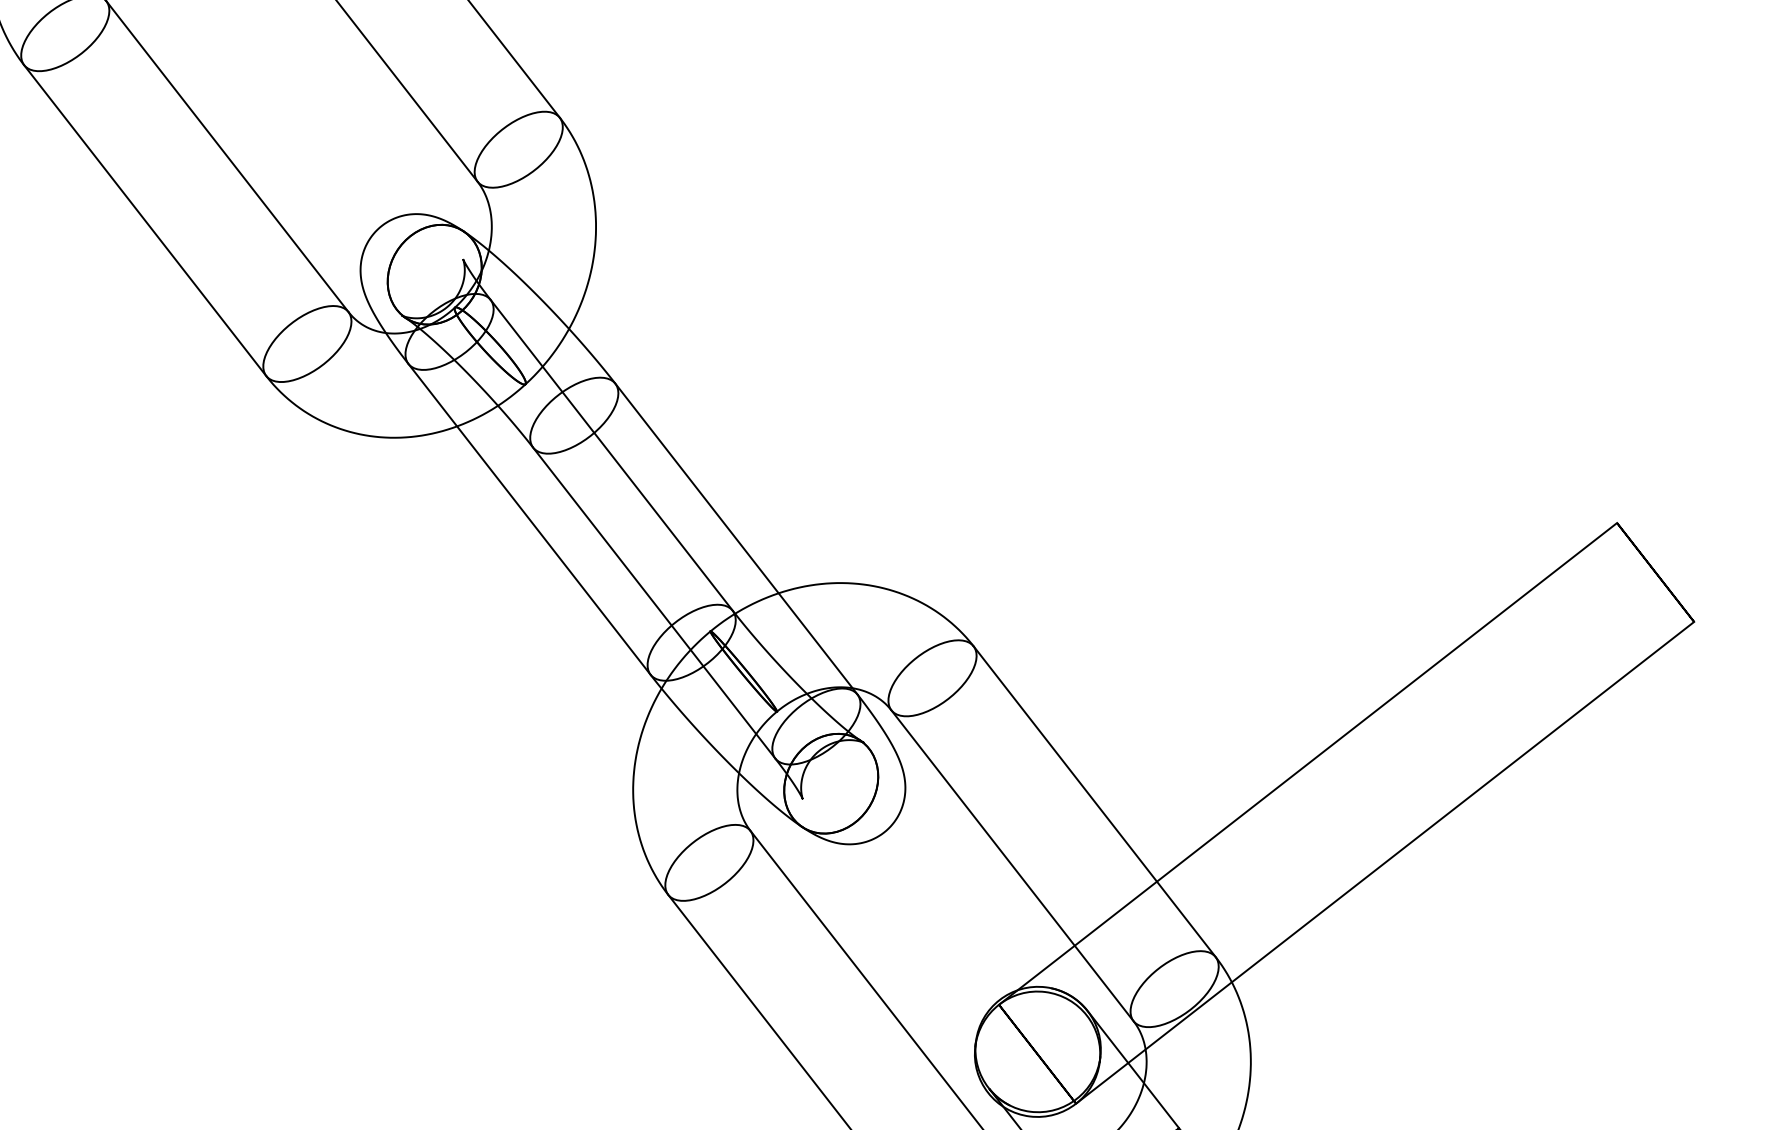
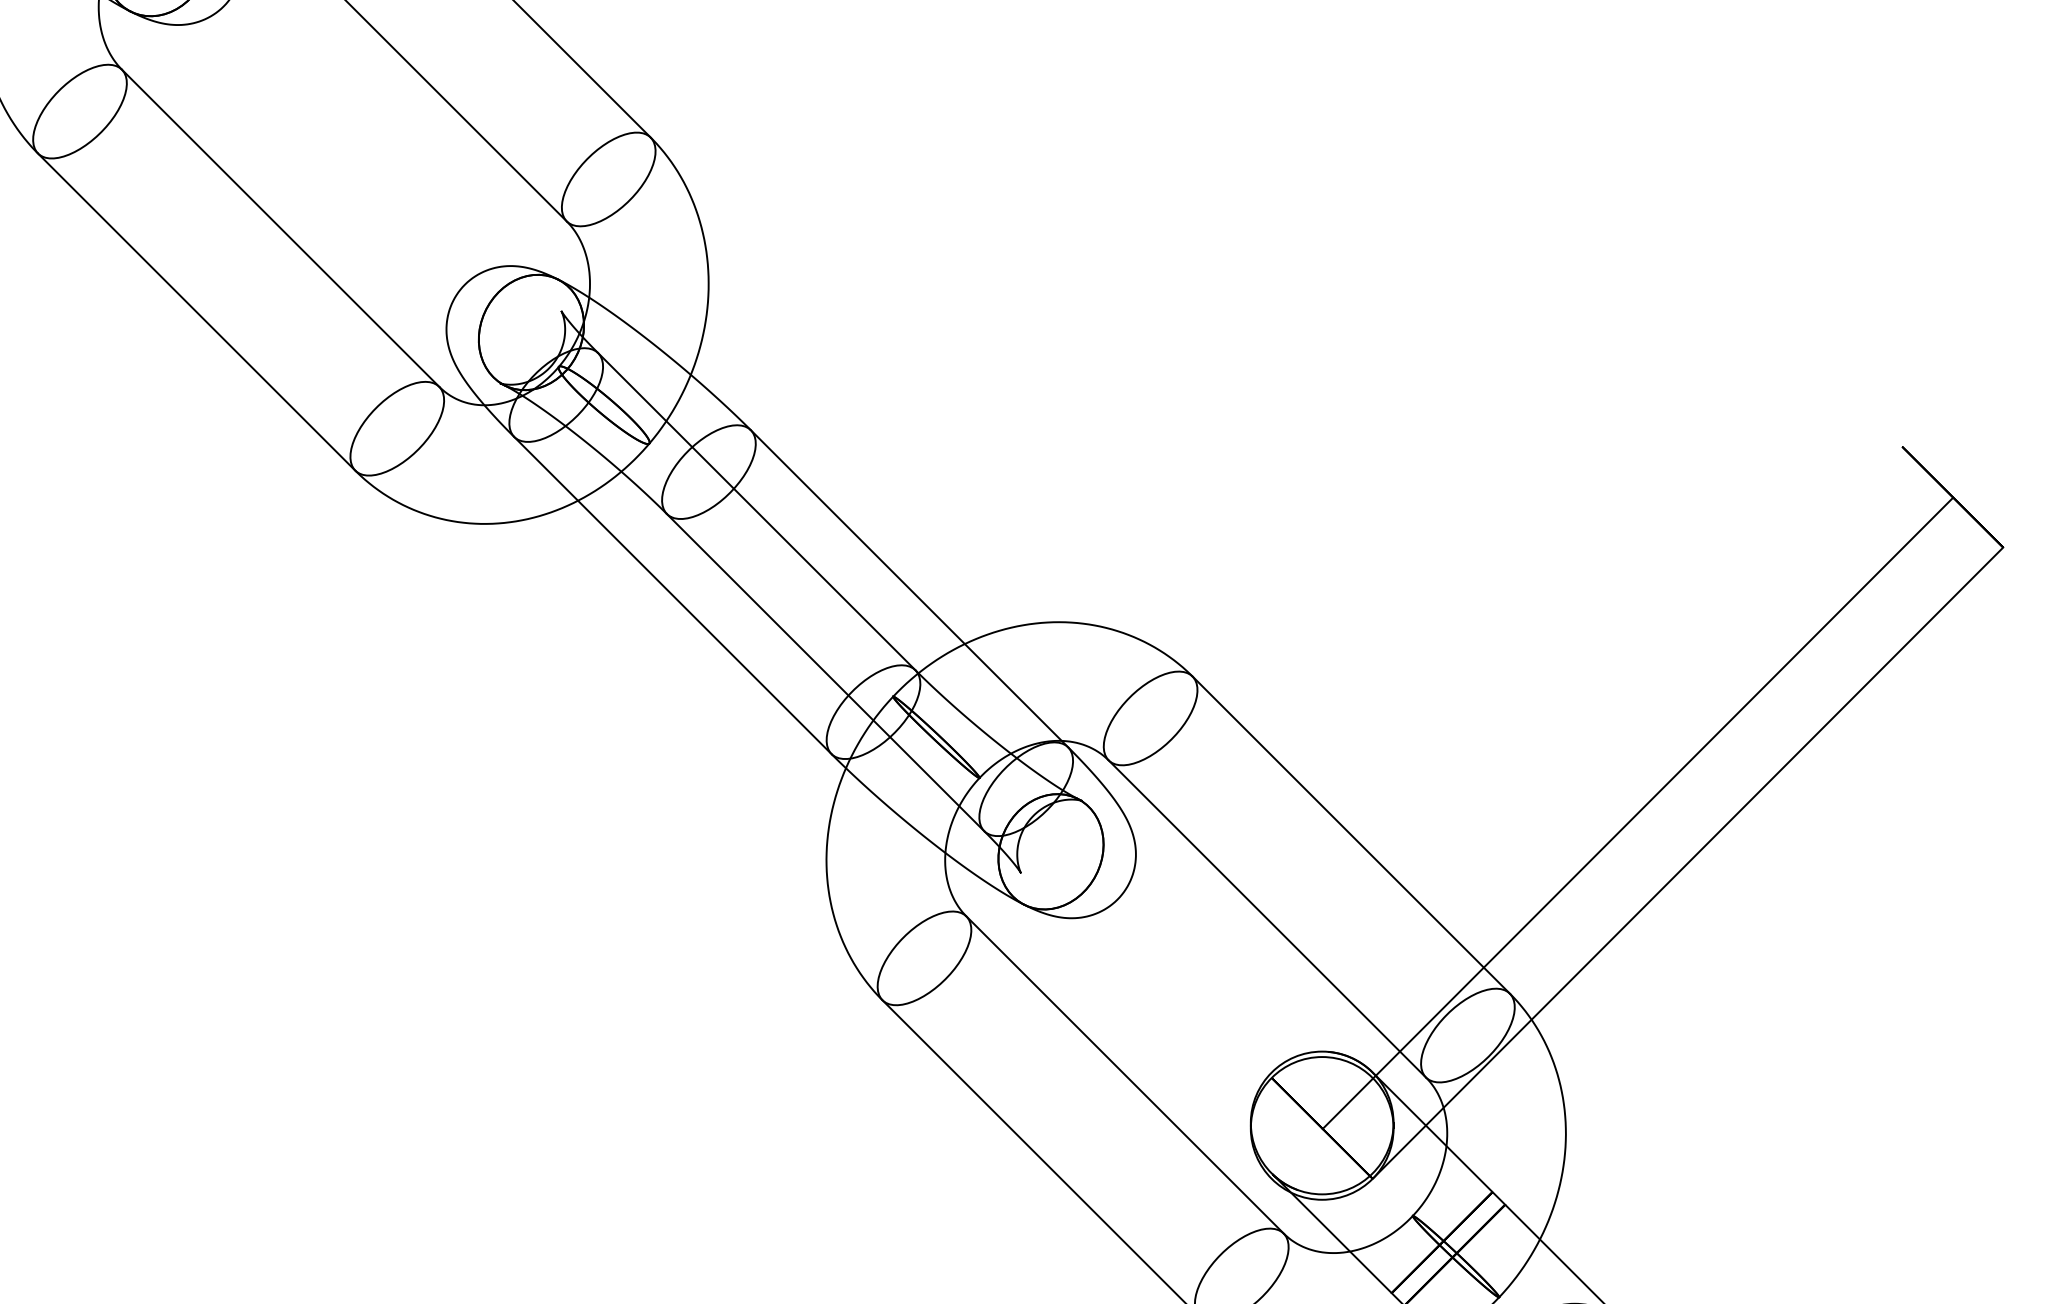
line: (1307, 763) -> (1637, 812), moved

